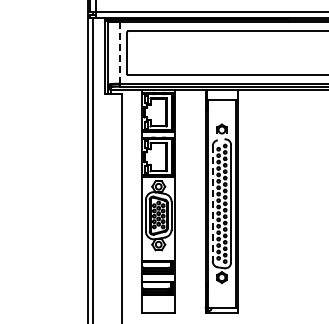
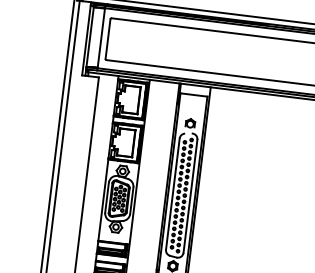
line: (119, 53) -> (100, 38), dashed -> solid
line: (212, 203) -> (172, 193), dashed -> solid

